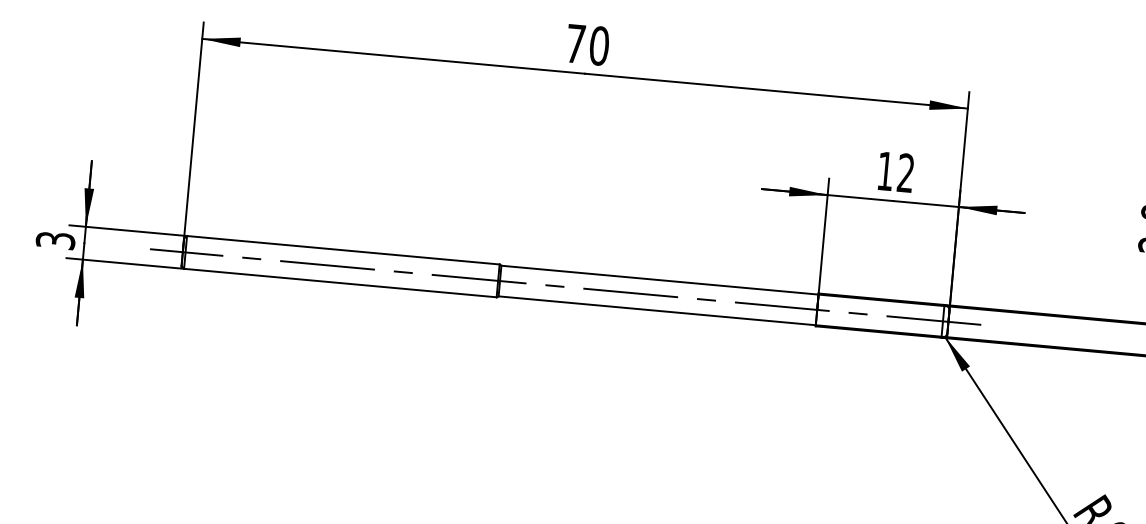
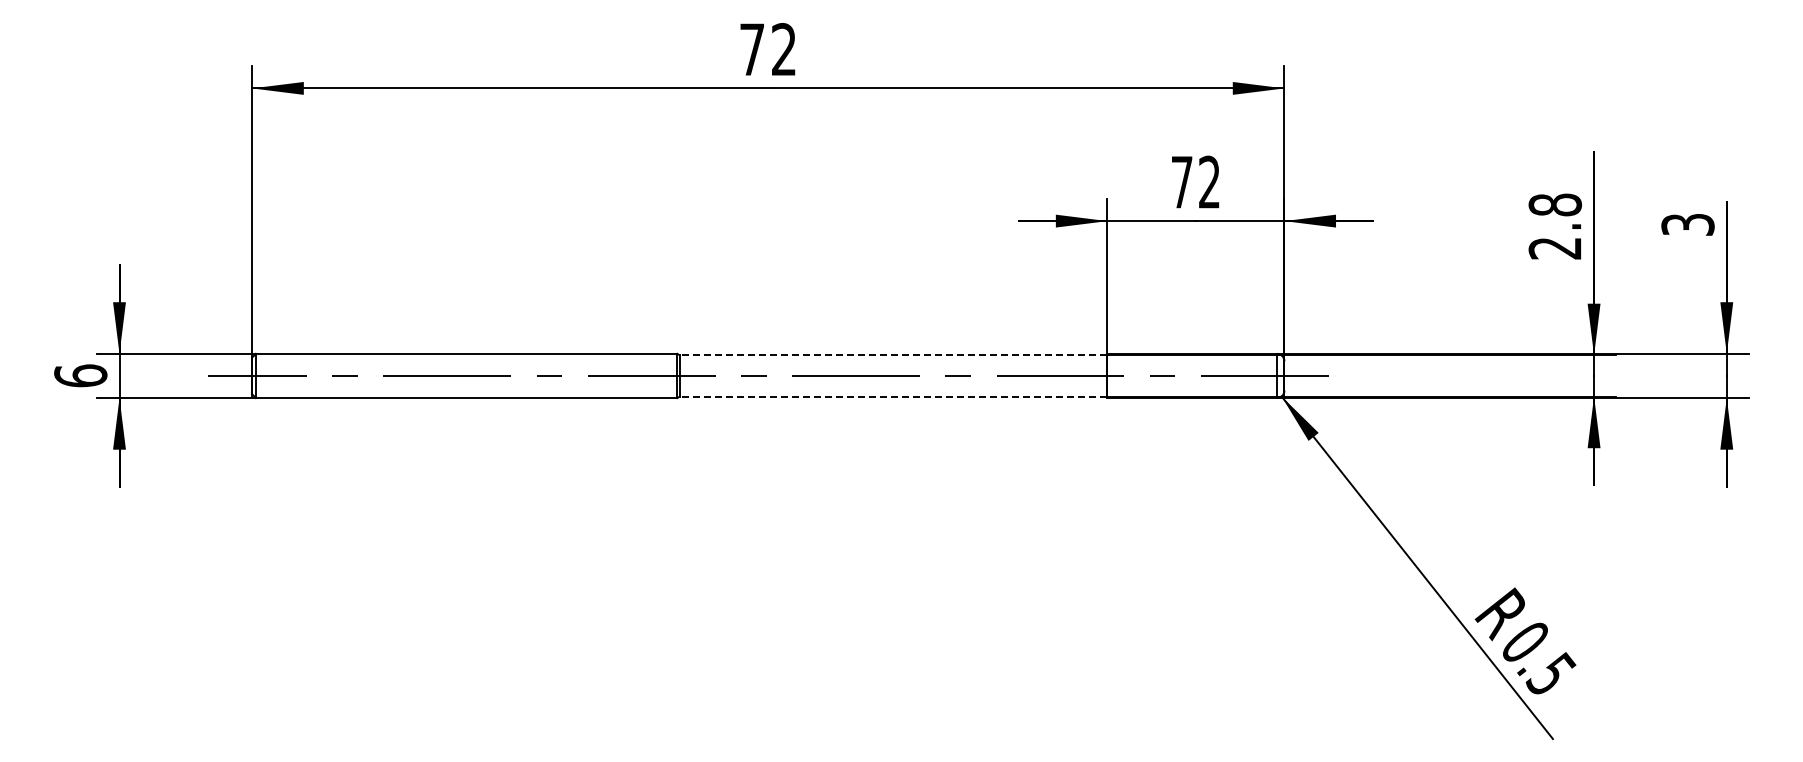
text: (598, 45) -> (783, 49), 70 -> 72
text: (885, 171) -> (1182, 182), 12 -> 72
text: (55, 240) -> (80, 375), 3 -> 6
line: (659, 280) -> (893, 355), solid -> dashed
line: (657, 310) -> (893, 396), solid -> dashed

